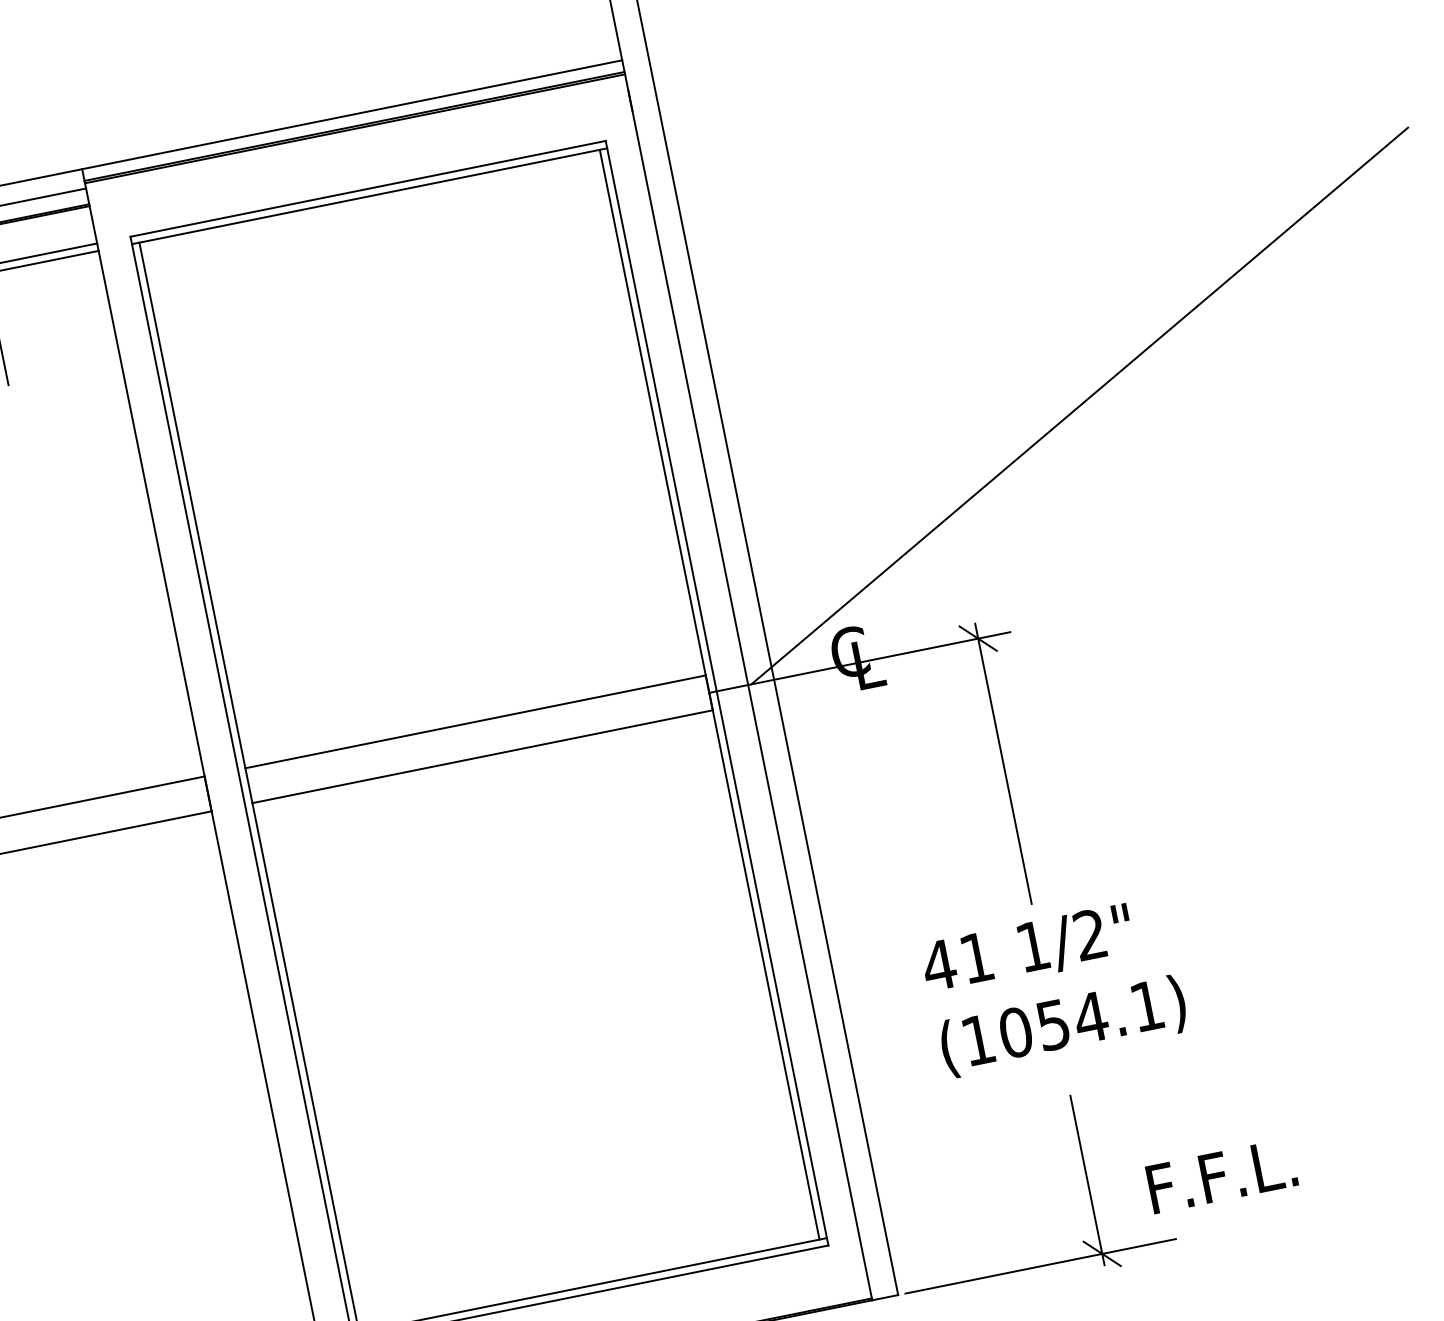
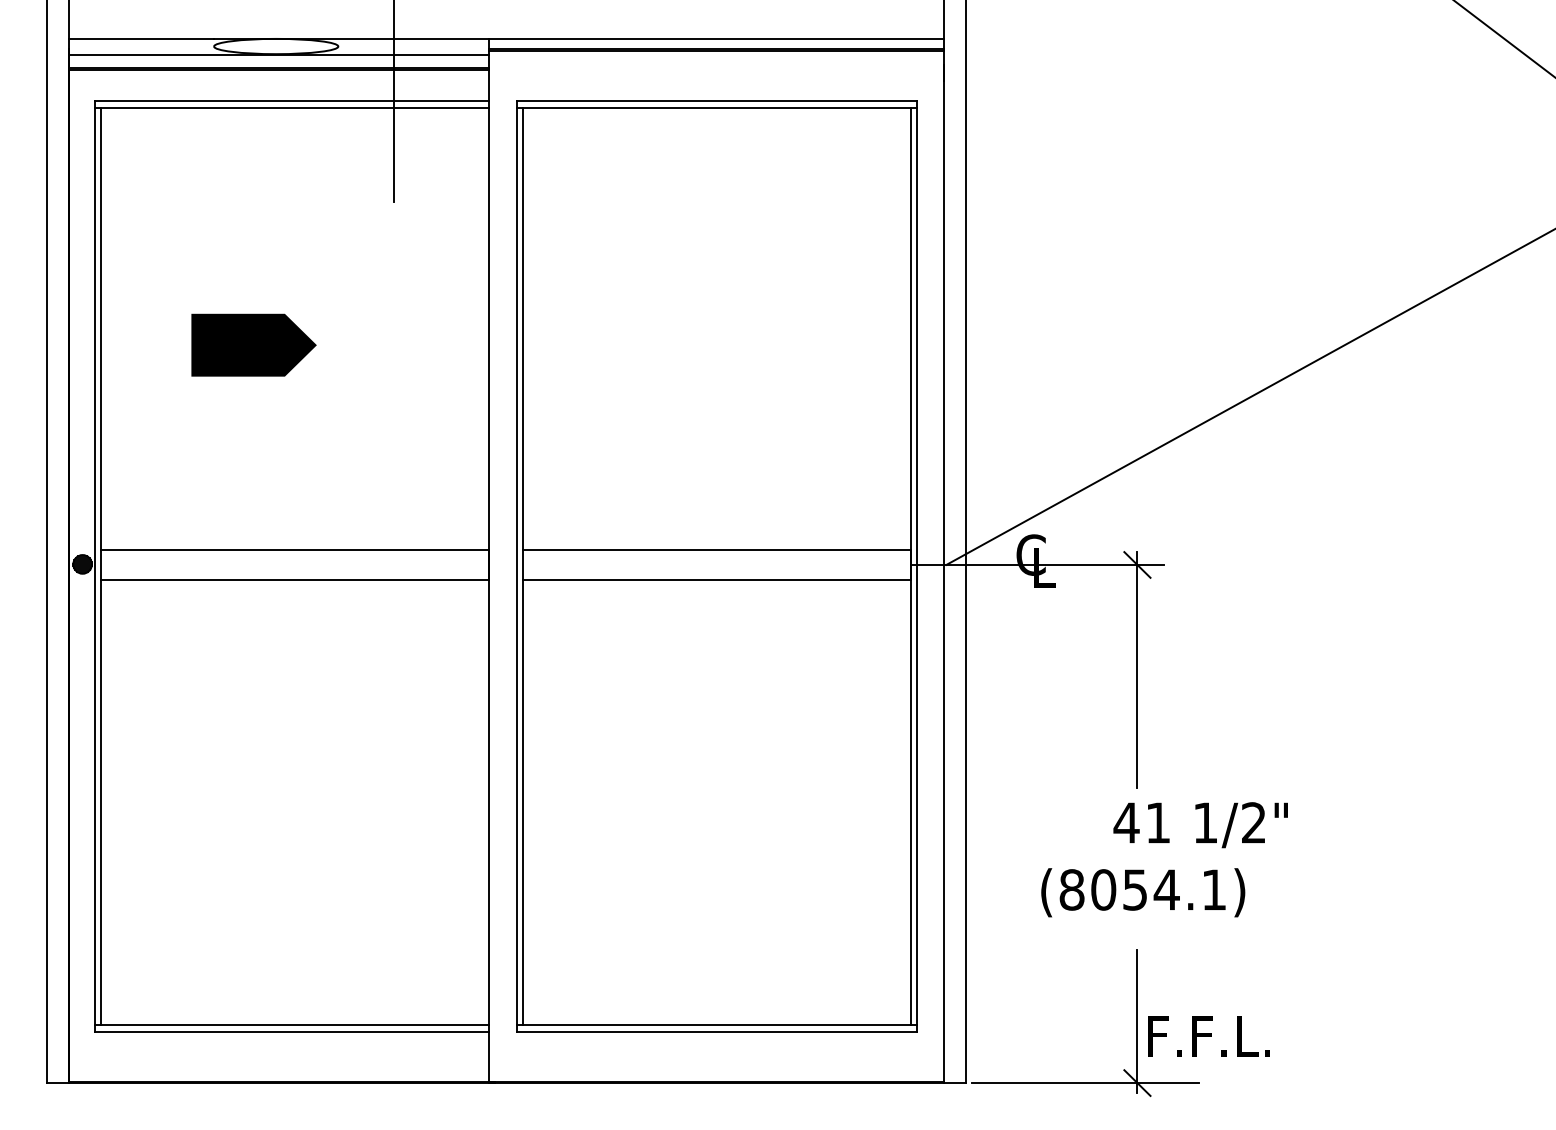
text: (1027, 950) -> (1200, 825), moved
text: (977, 1039) -> (1071, 889), (1054.1) -> (8054.1)
text: (1221, 1176) -> (1208, 1036), moved

